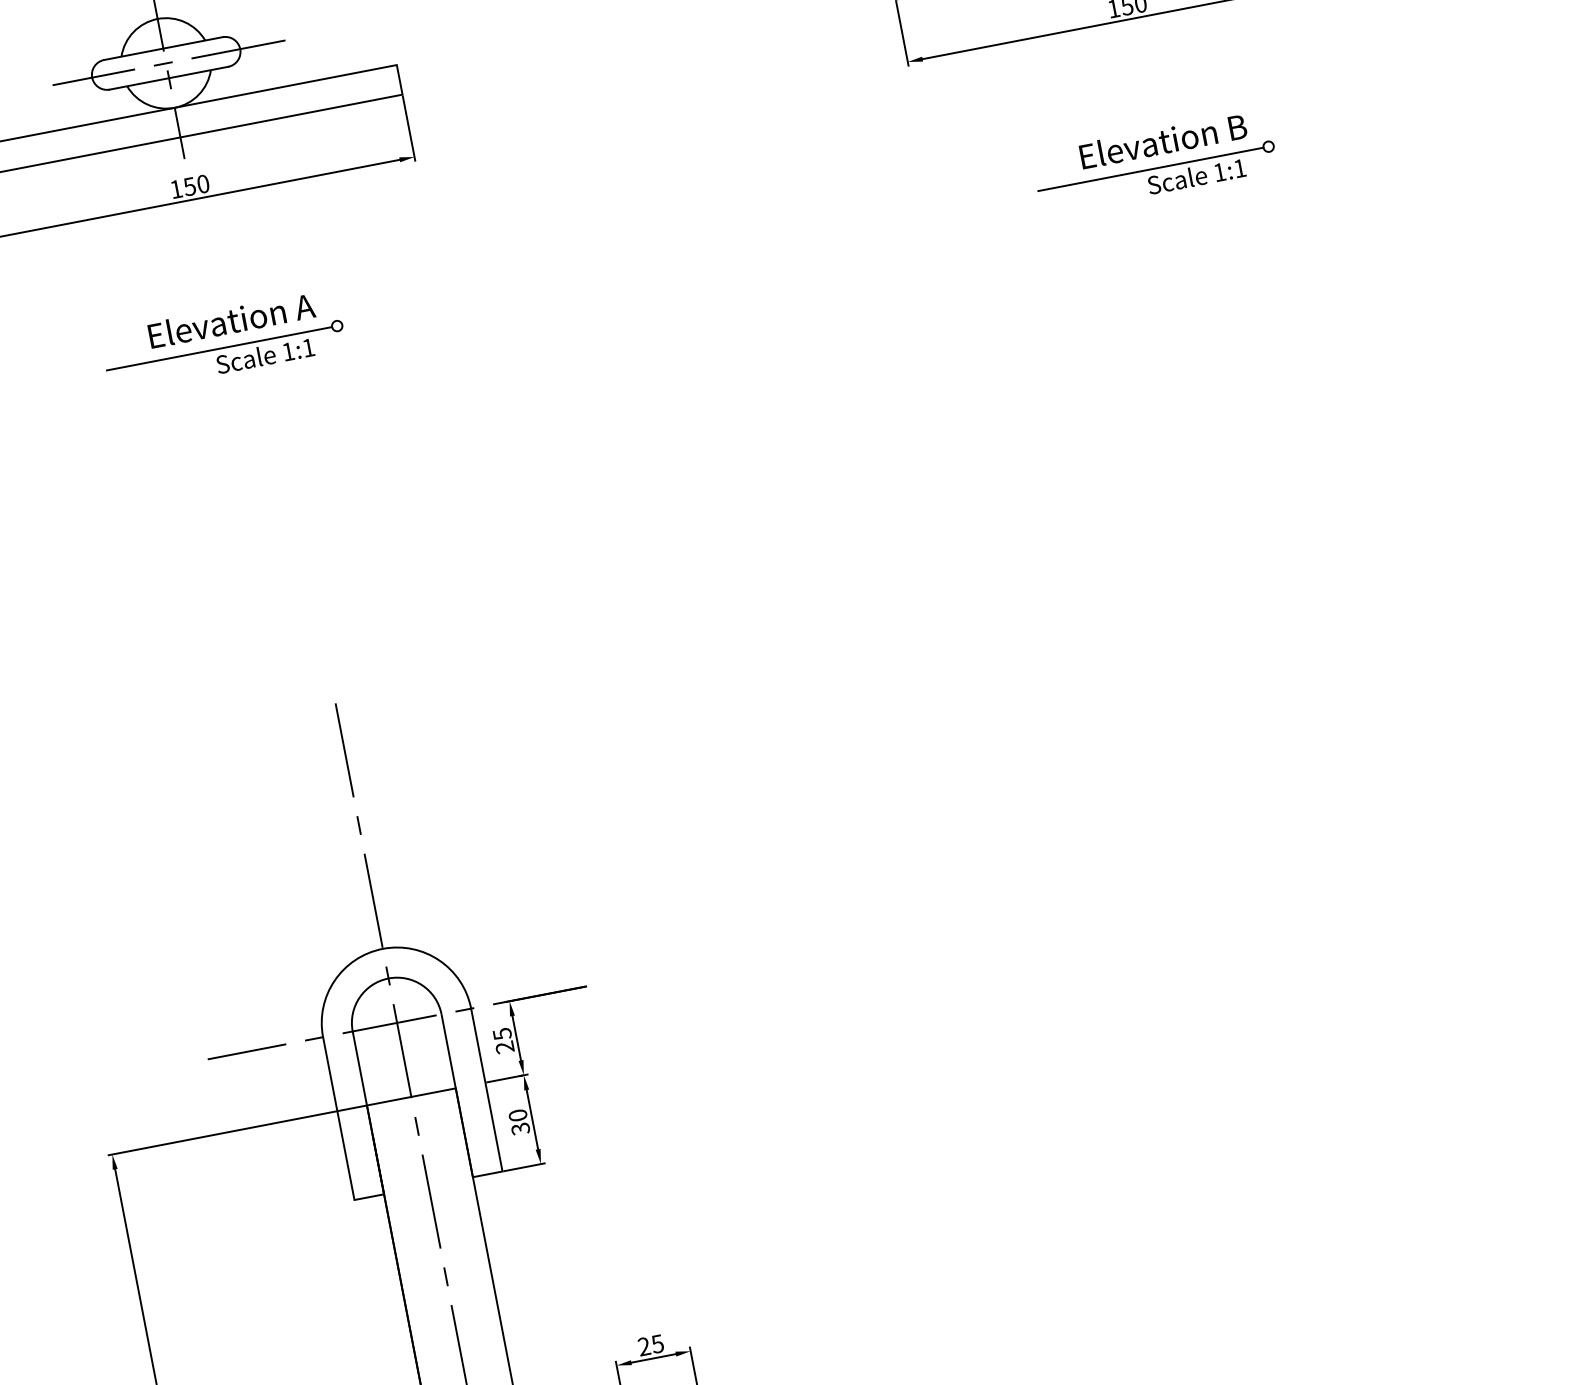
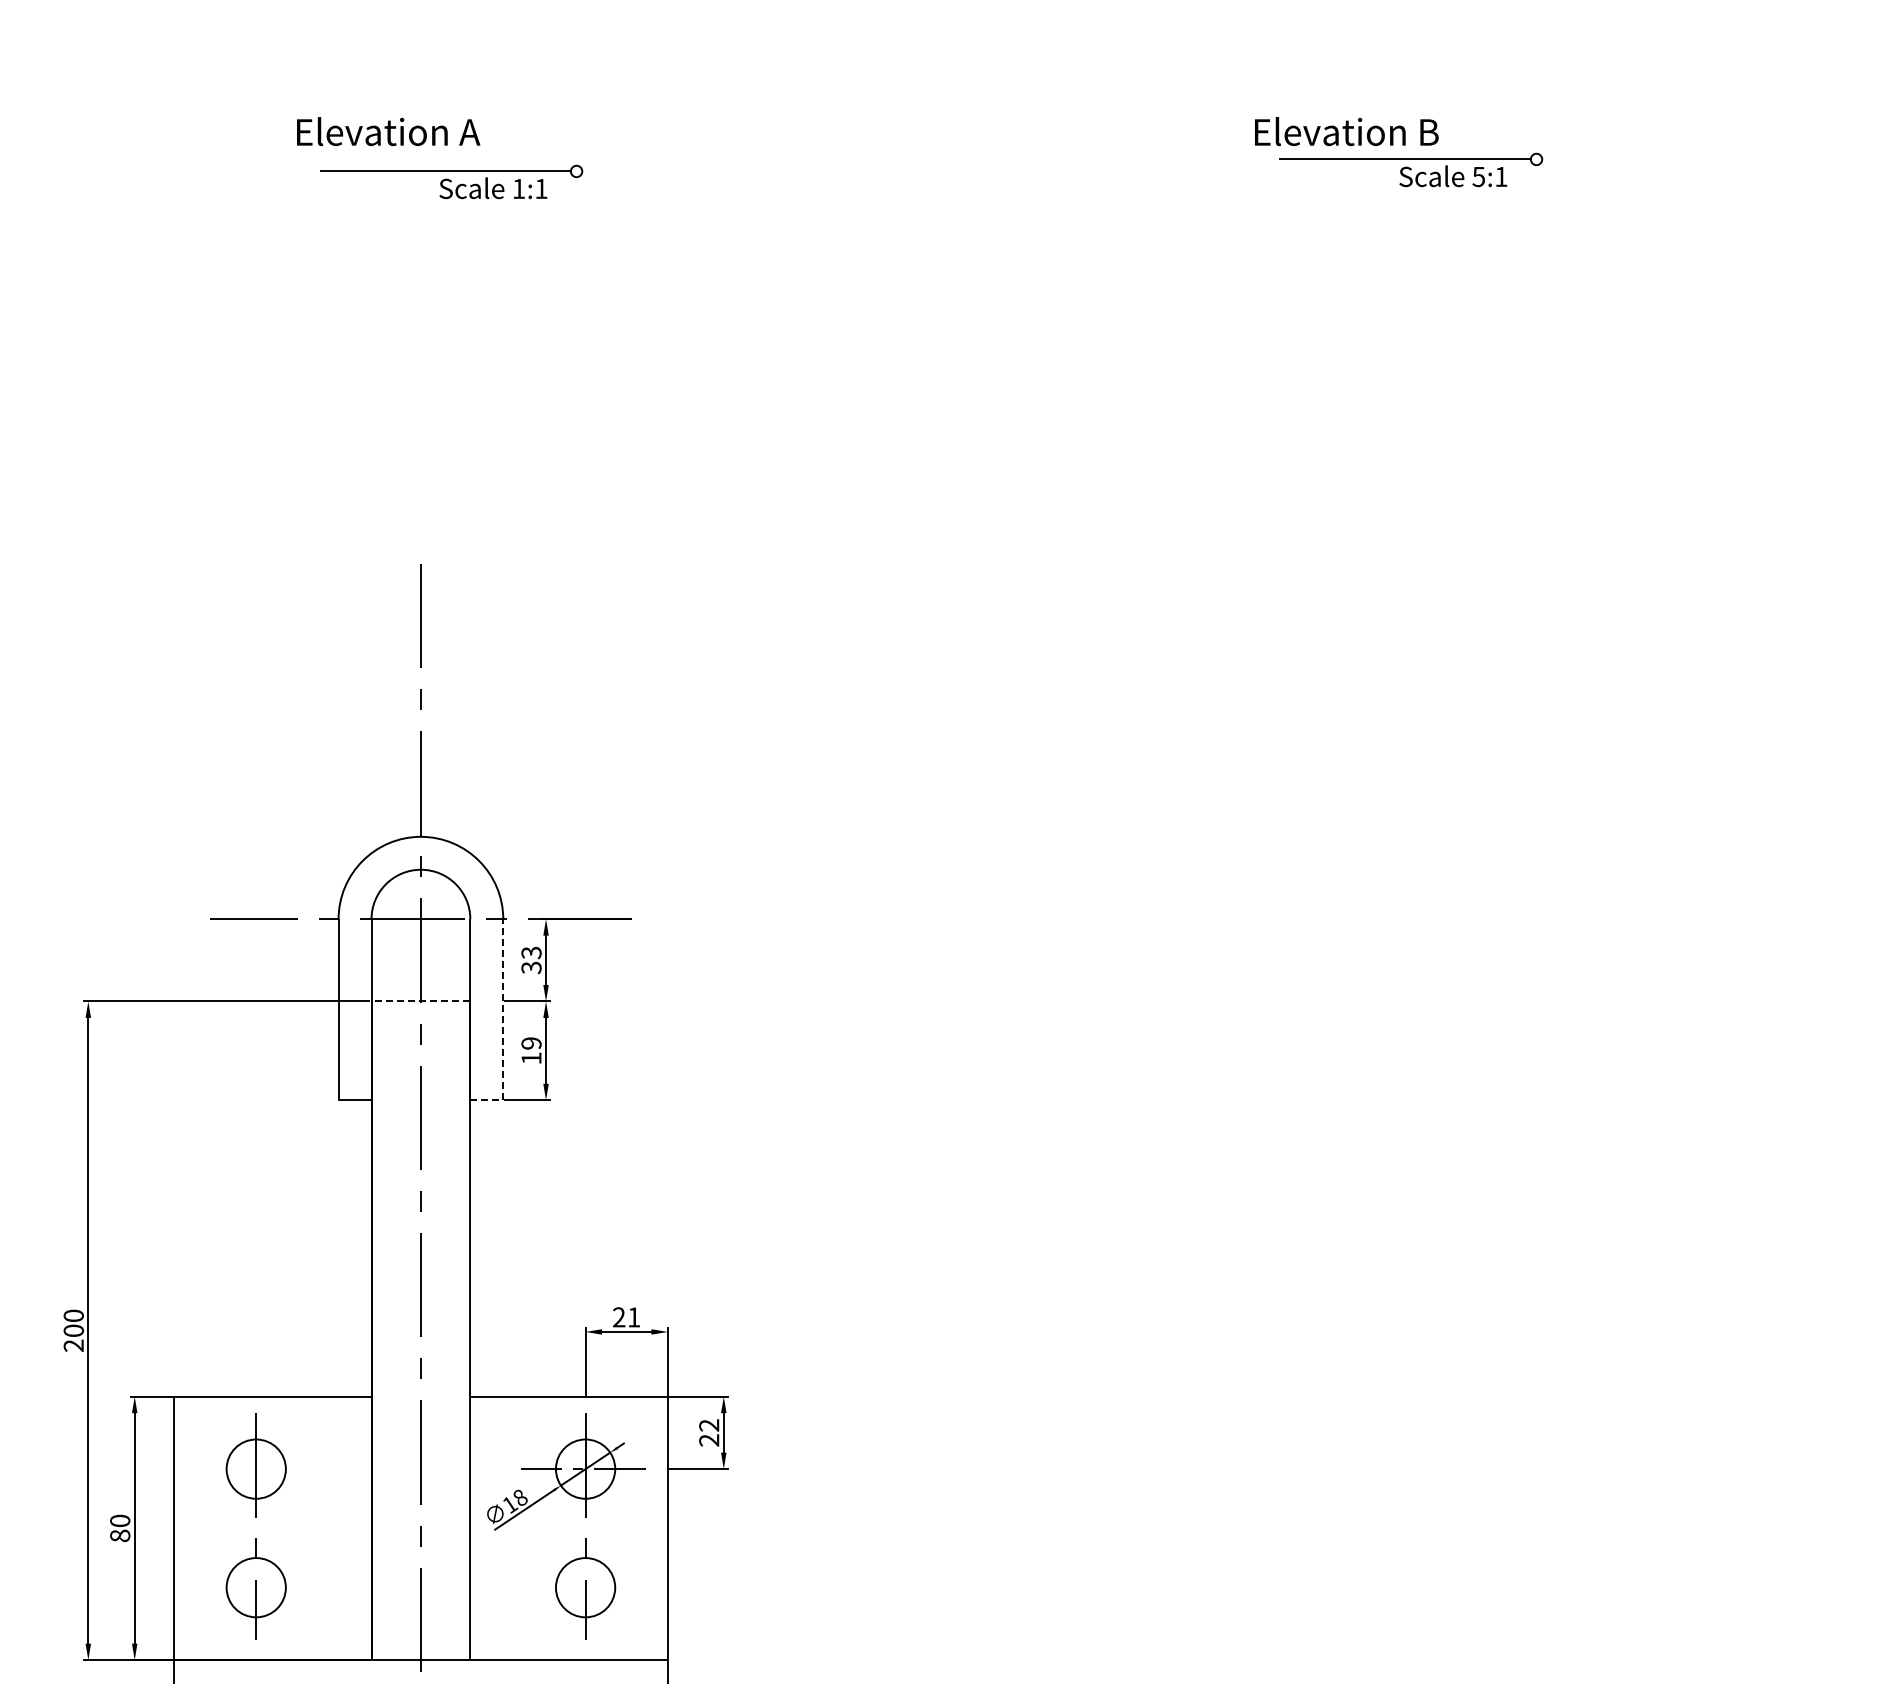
text: (1163, 140) -> (1346, 131), moved
text: (1219, 172) -> (1478, 177), 1:1 -> 5:1
part: (226, 356) -> (451, 181), moved
text: (503, 1040) -> (531, 960), 25 -> 33
line: (411, 1097) -> (420, 1001), solid -> dashed
line: (489, 1105) -> (503, 1026), solid -> dashed
text: (519, 1121) -> (531, 1050), 30 -> 19
text: (657, 1344) -> (633, 1317), 25 -> 21

